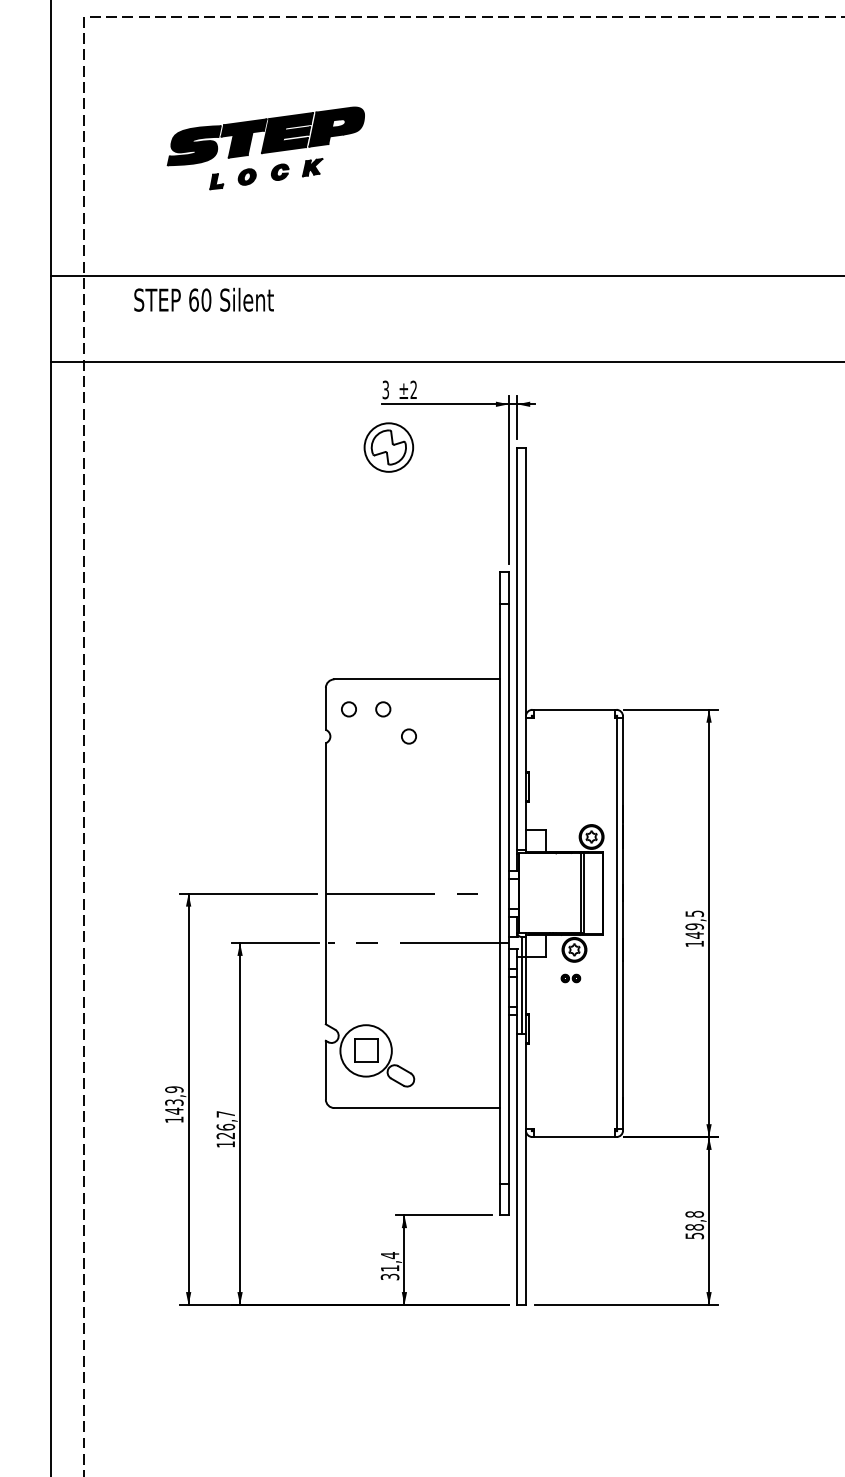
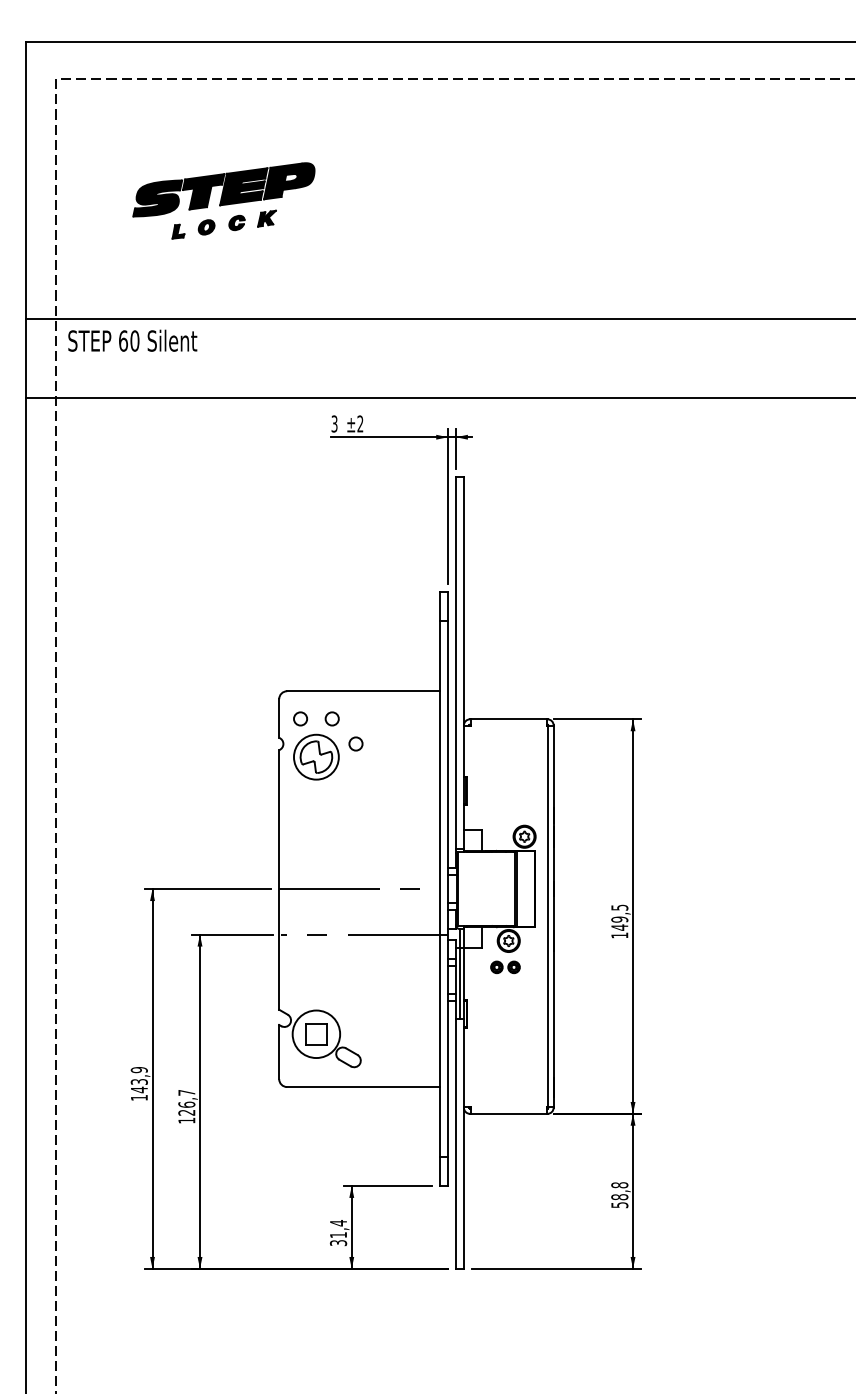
text: (203, 299) -> (132, 340), moved
part: (388, 446) -> (316, 756), moved
part: (570, 978) -> (505, 967), size x1.67

